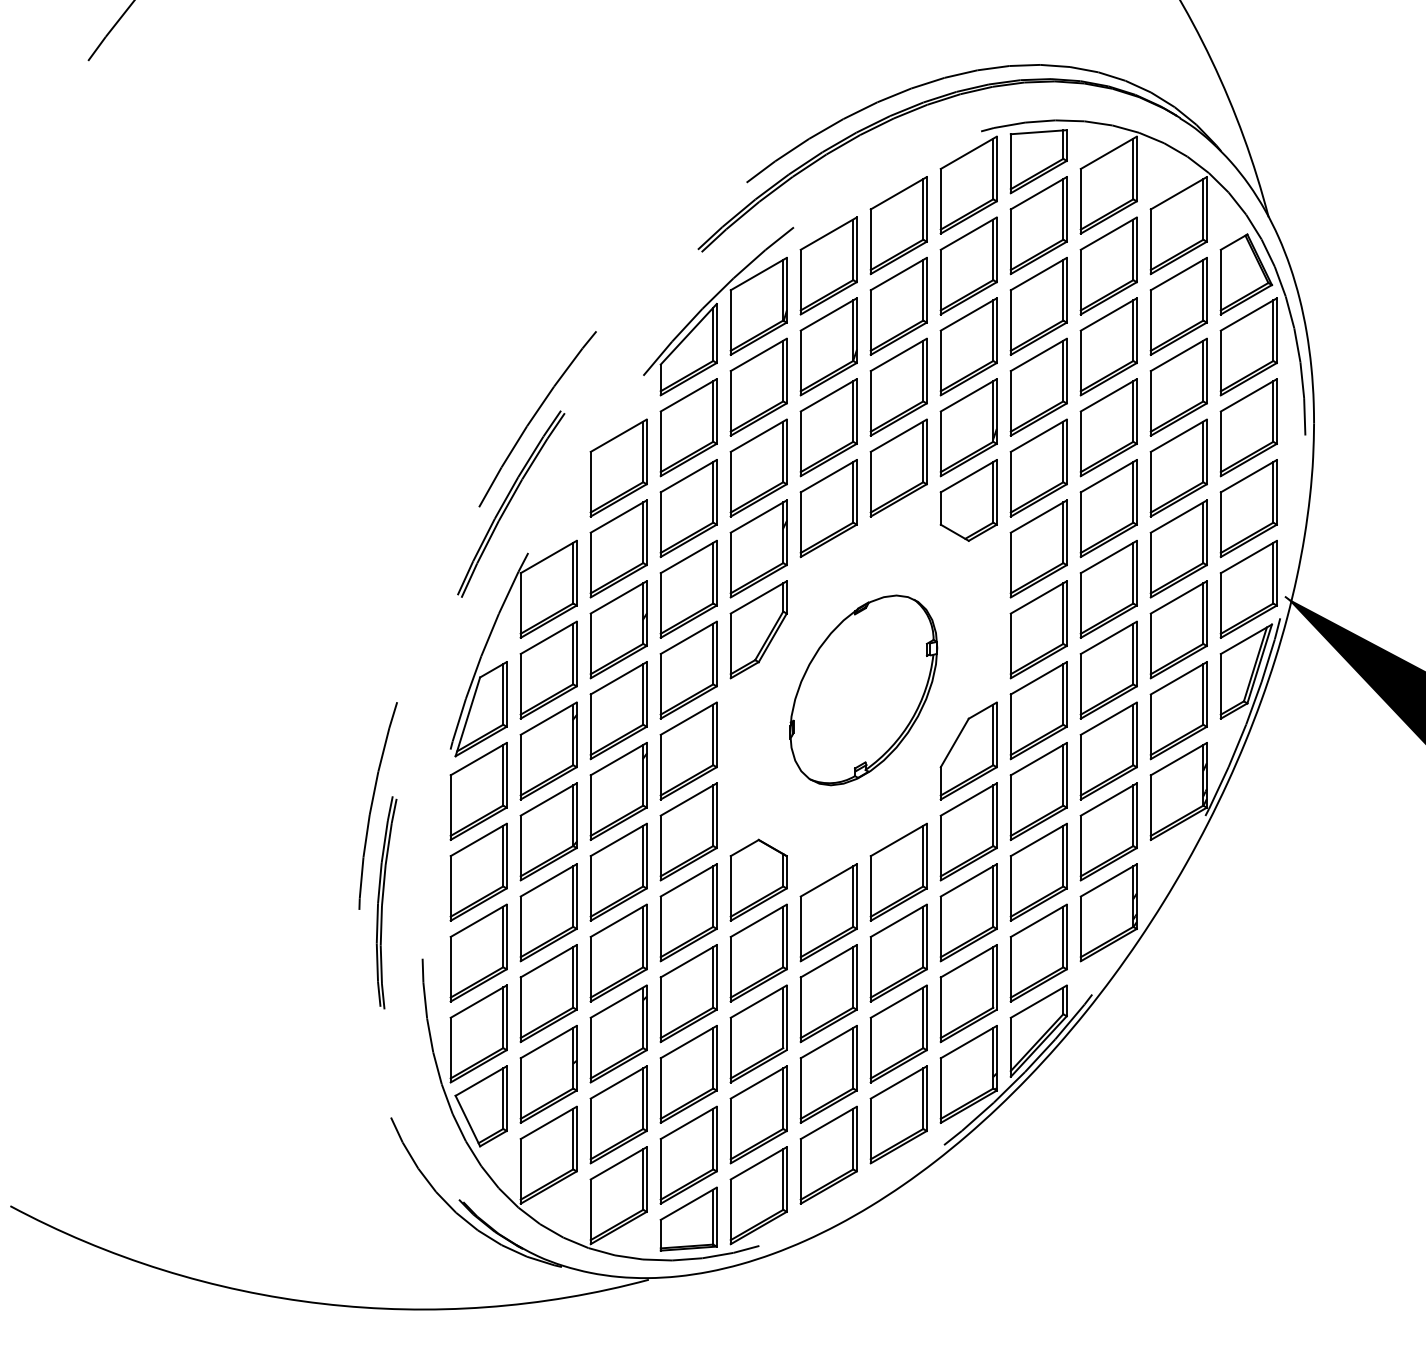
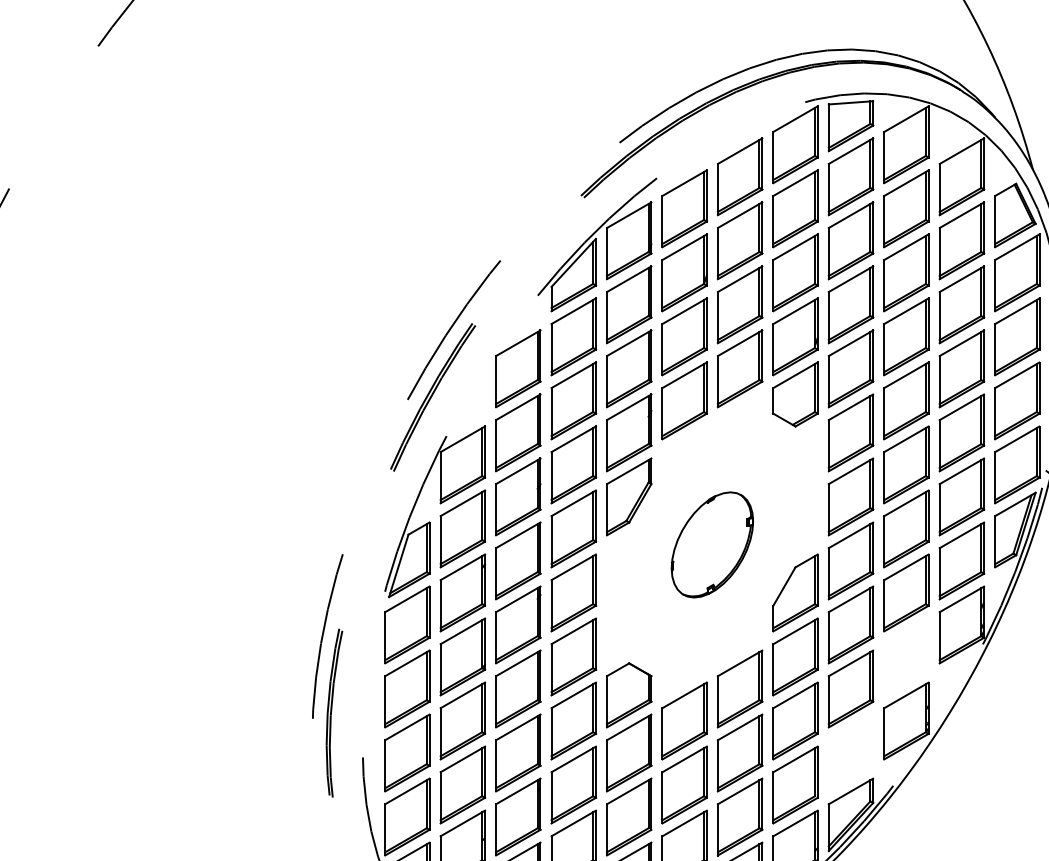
part: (863, 690) -> (712, 545), size x0.7
part: (1108, 831) -> (906, 656), removed
part: (1038, 952) -> (850, 752), removed

